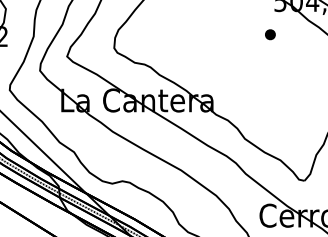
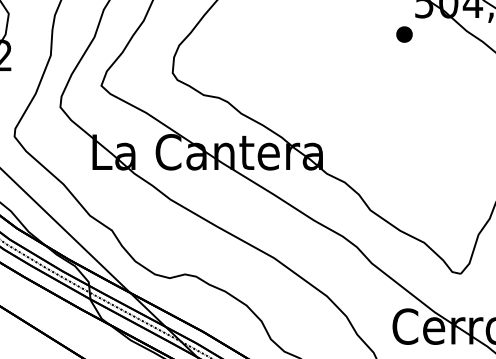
part: (270, 34) -> (404, 34), moved

